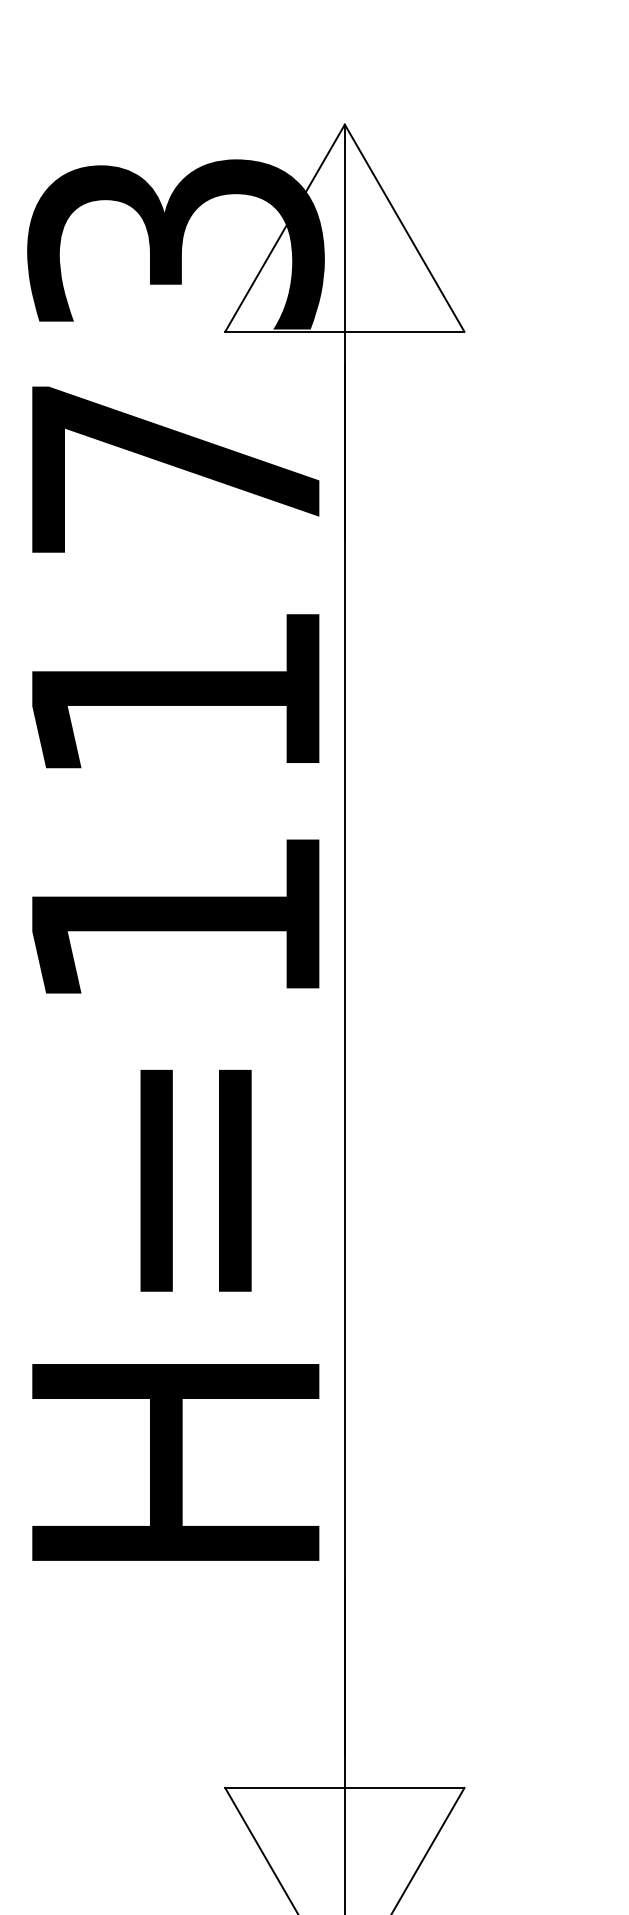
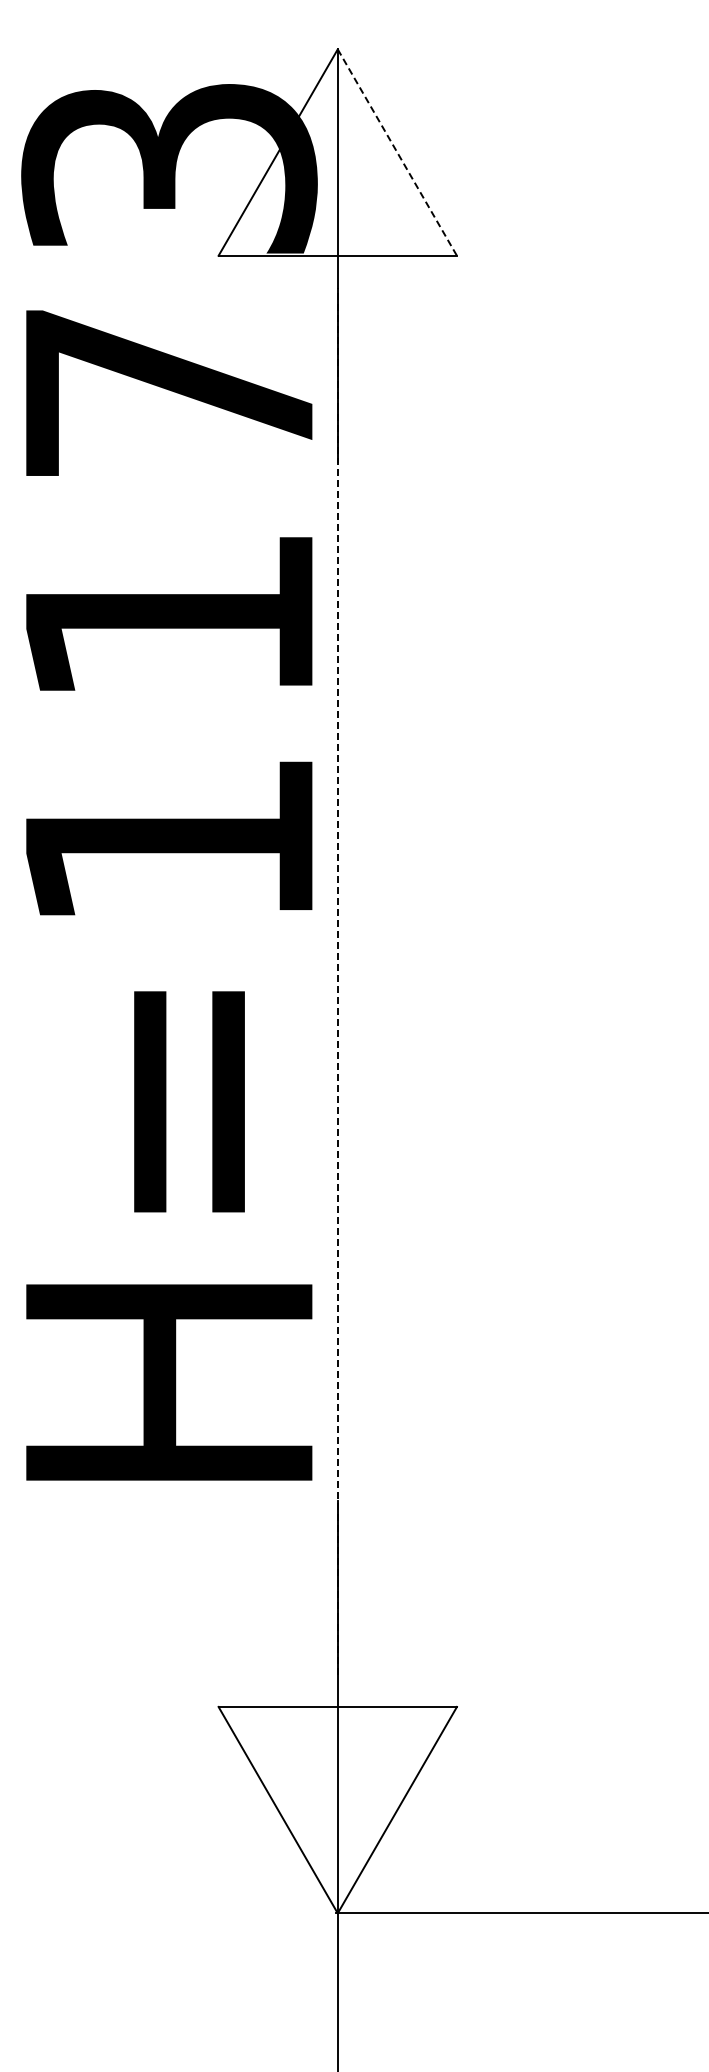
line: (404, 229) -> (397, 153), solid -> dashed
line: (344, 1060) -> (337, 981), solid -> dashed

